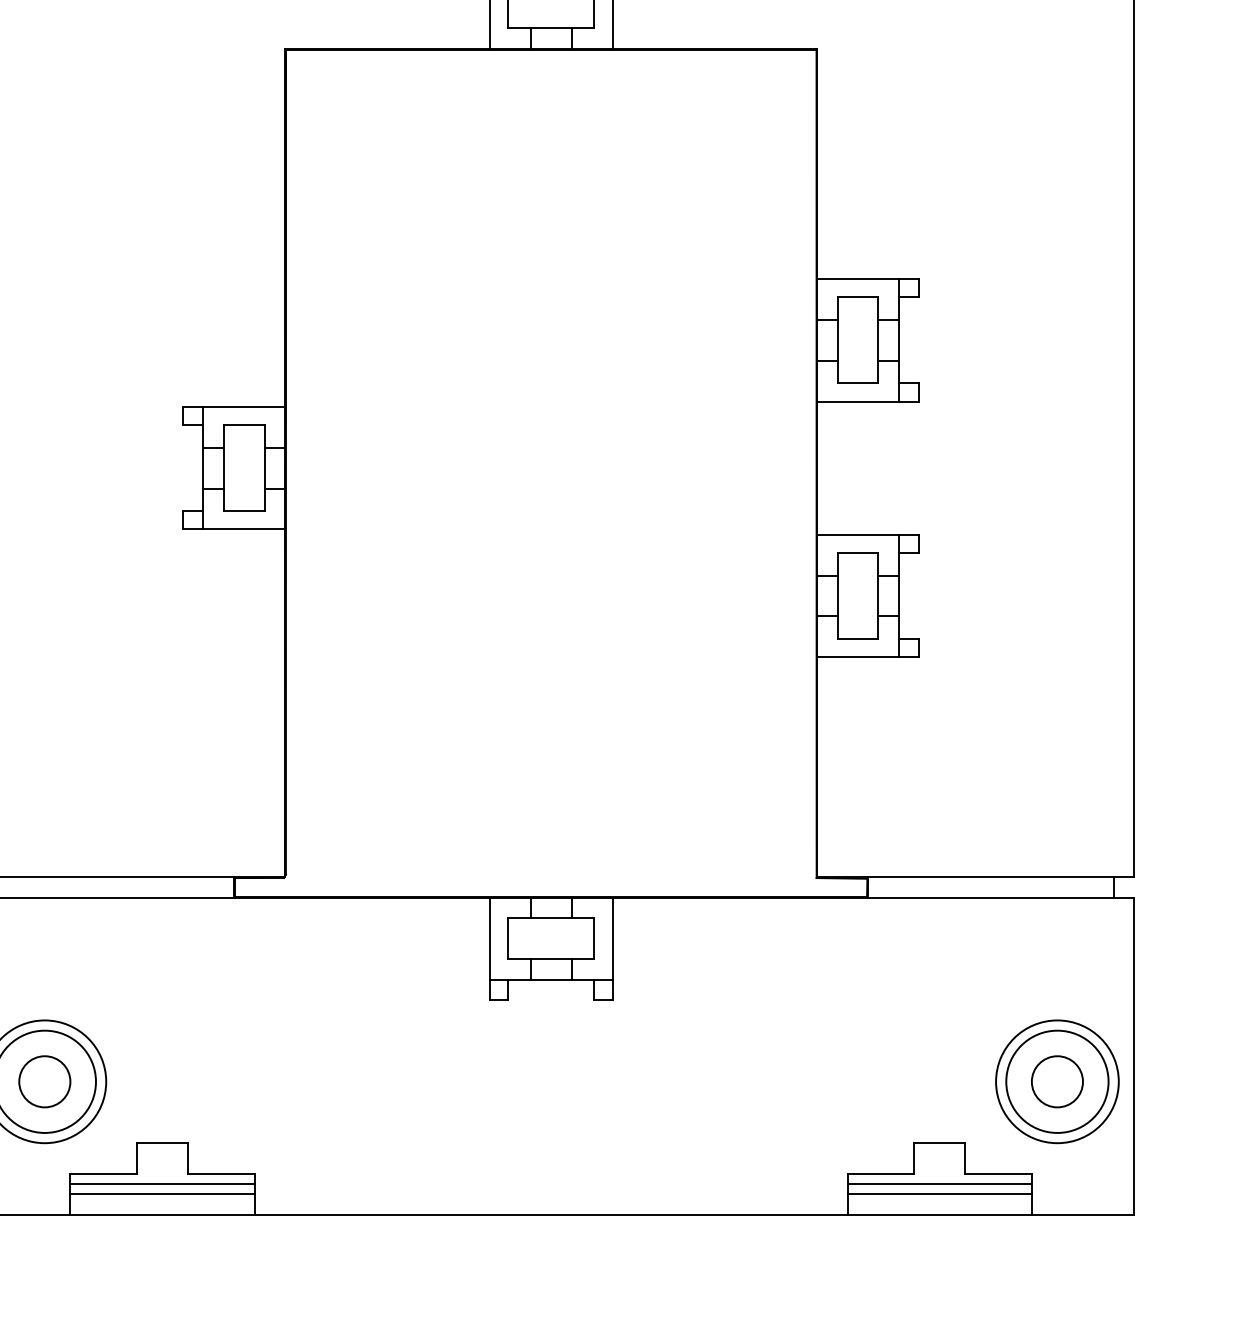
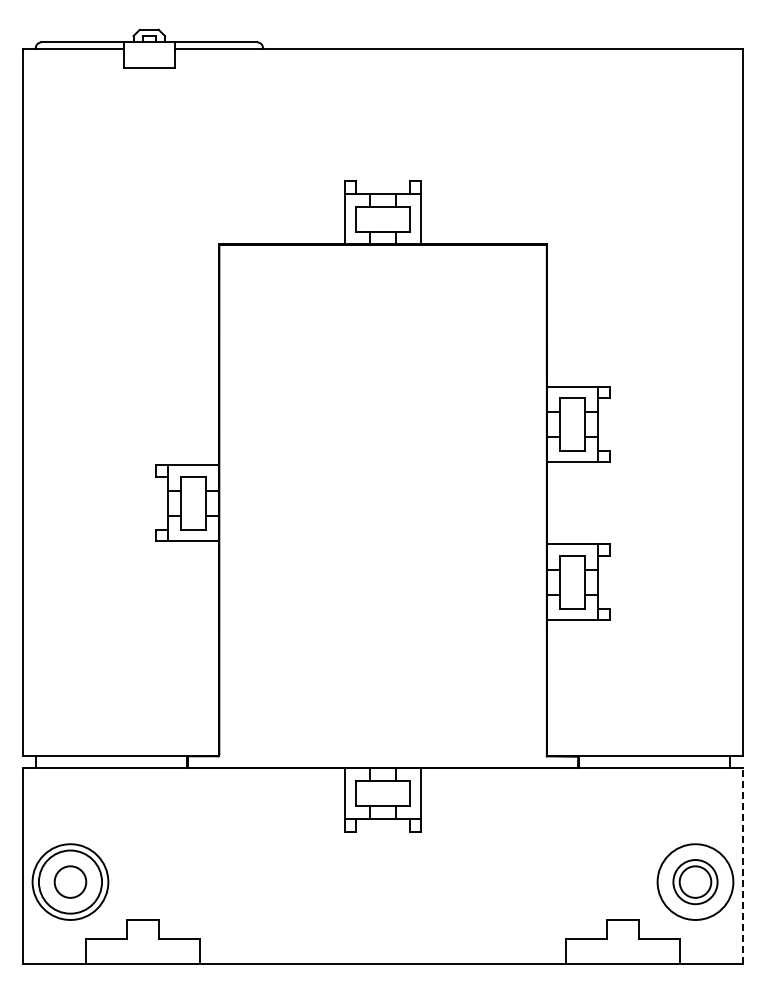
line: (1133, 1056) -> (742, 866), solid -> dashed
circle: (1057, 1080) -> (695, 881), size x0.7
line: (161, 1184) -> (142, 945), removed
line: (939, 1184) -> (622, 945), removed
line: (161, 1194) -> (142, 951), removed
line: (939, 1194) -> (622, 951), removed

